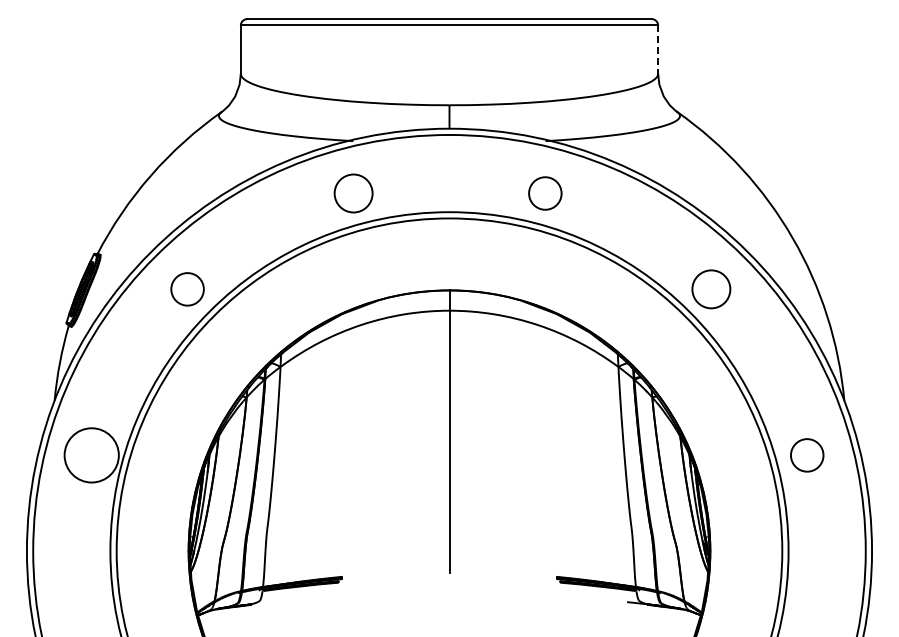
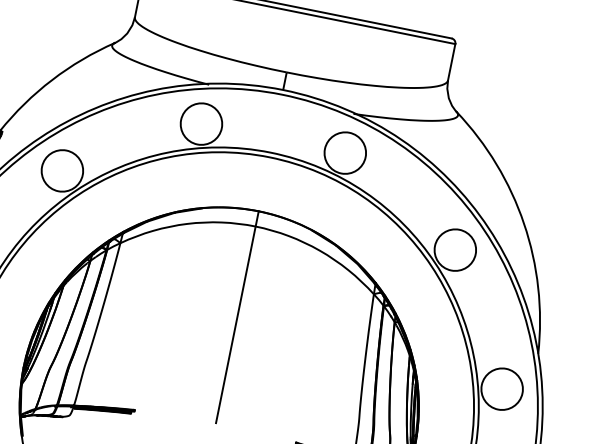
line: (658, 50) -> (451, 62), dashed -> solid
circle: (353, 193) -> (201, 124), size x1.43
circle: (545, 193) -> (345, 153), size x1.67
circle: (187, 289) -> (62, 171), size x1.67
circle: (711, 289) -> (455, 250), size x1.43
circle: (807, 455) -> (502, 389), size x1.67

